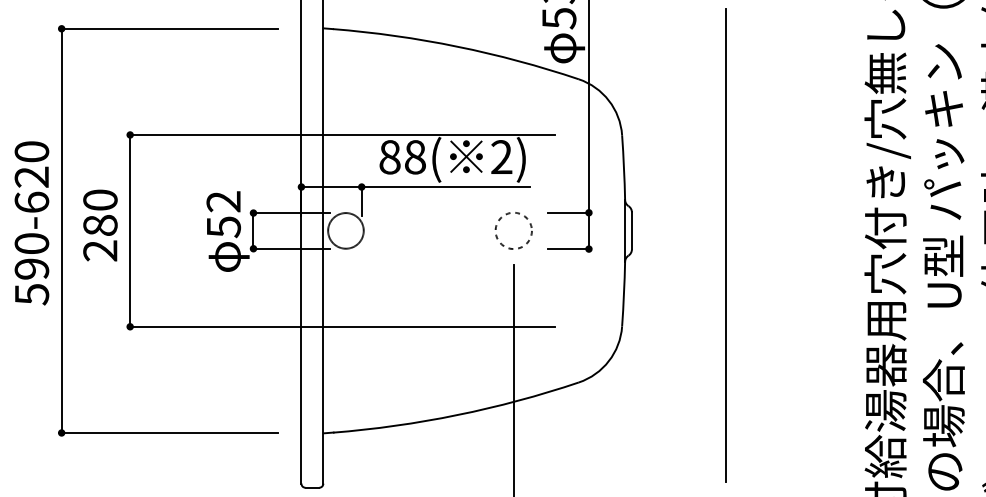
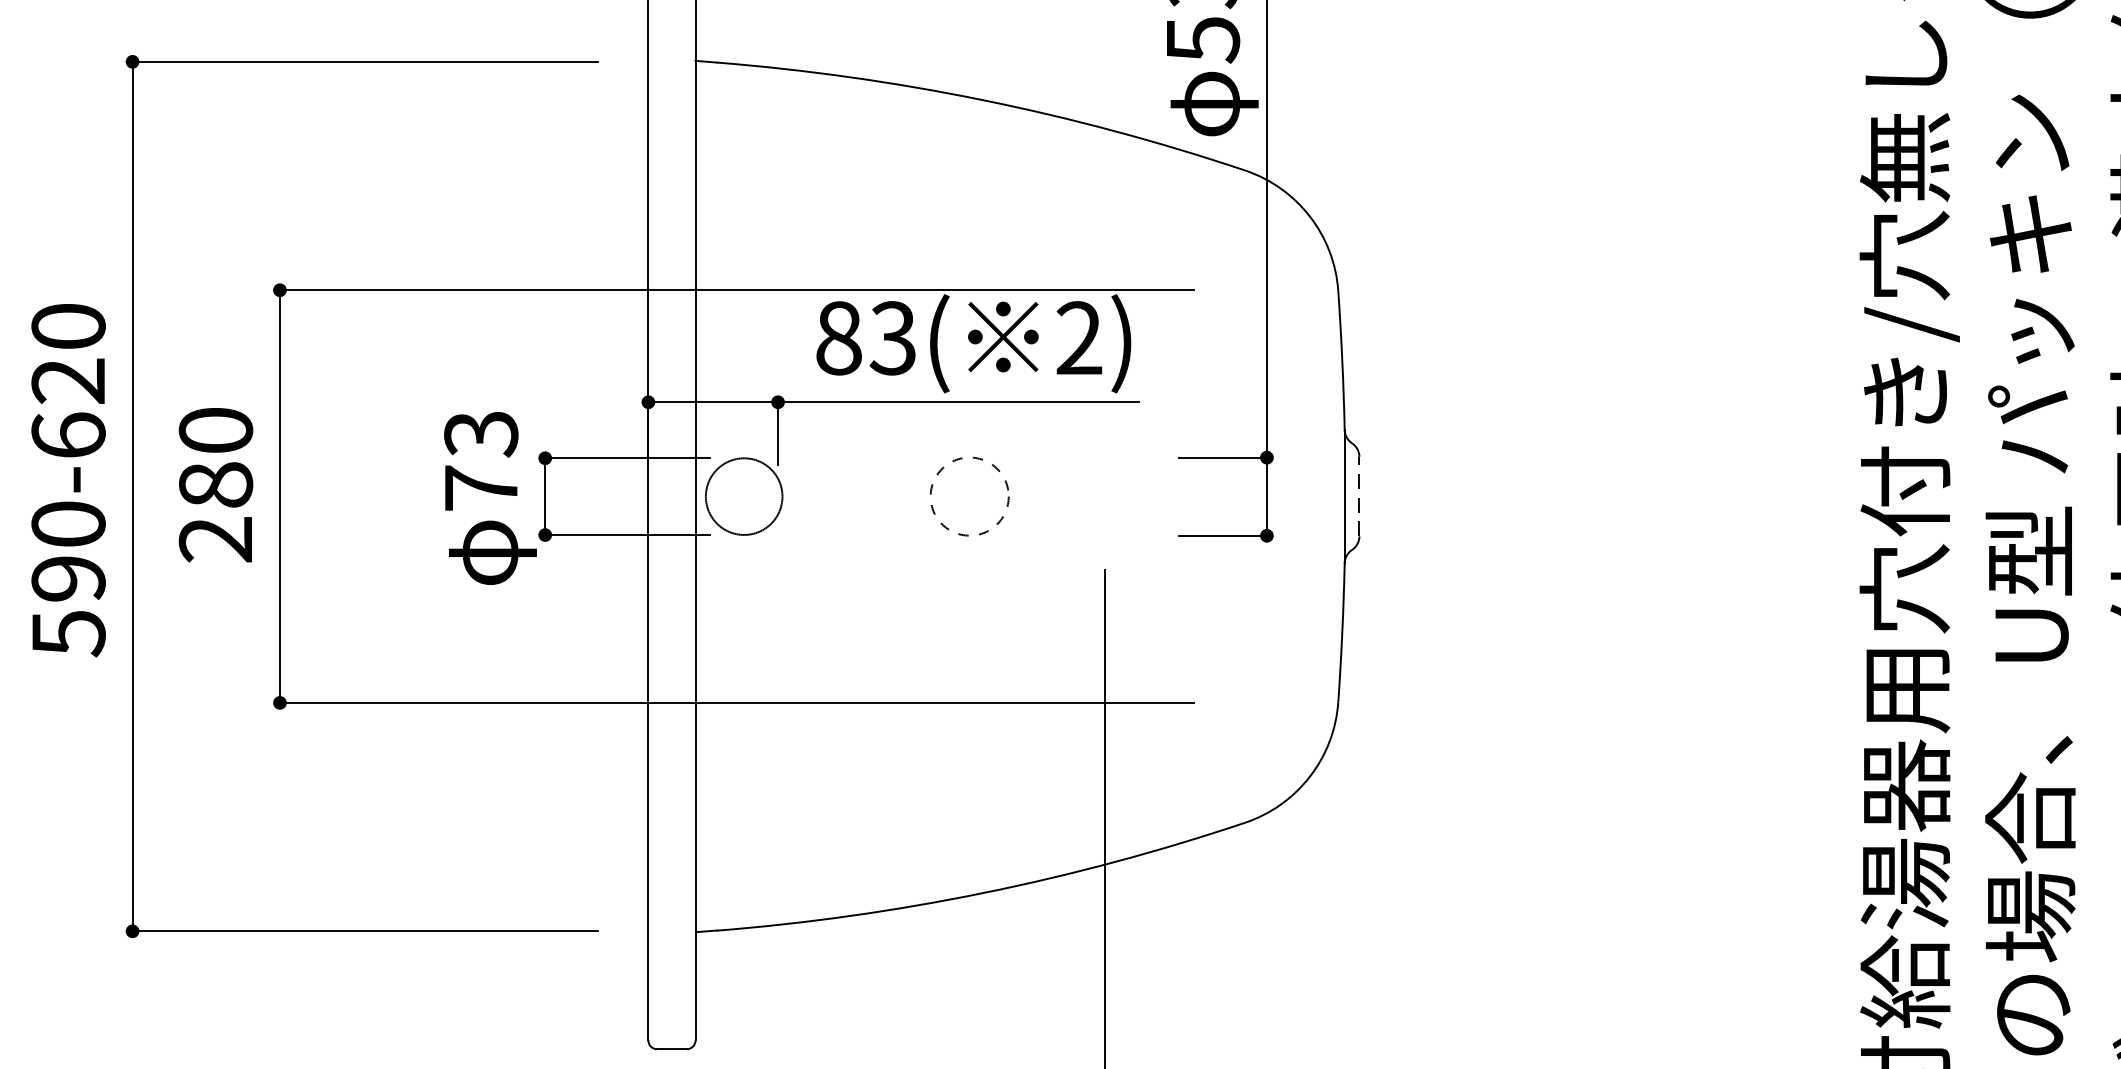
text: (414, 157) -> (891, 338), 88( -> 83(
text: (223, 214) -> (480, 461), 52 -> 73
circle: (513, 230) -> (969, 495), moved
line: (631, 230) -> (1358, 495), solid -> dashed
line: (726, 245) -> (1562, 528), removed

